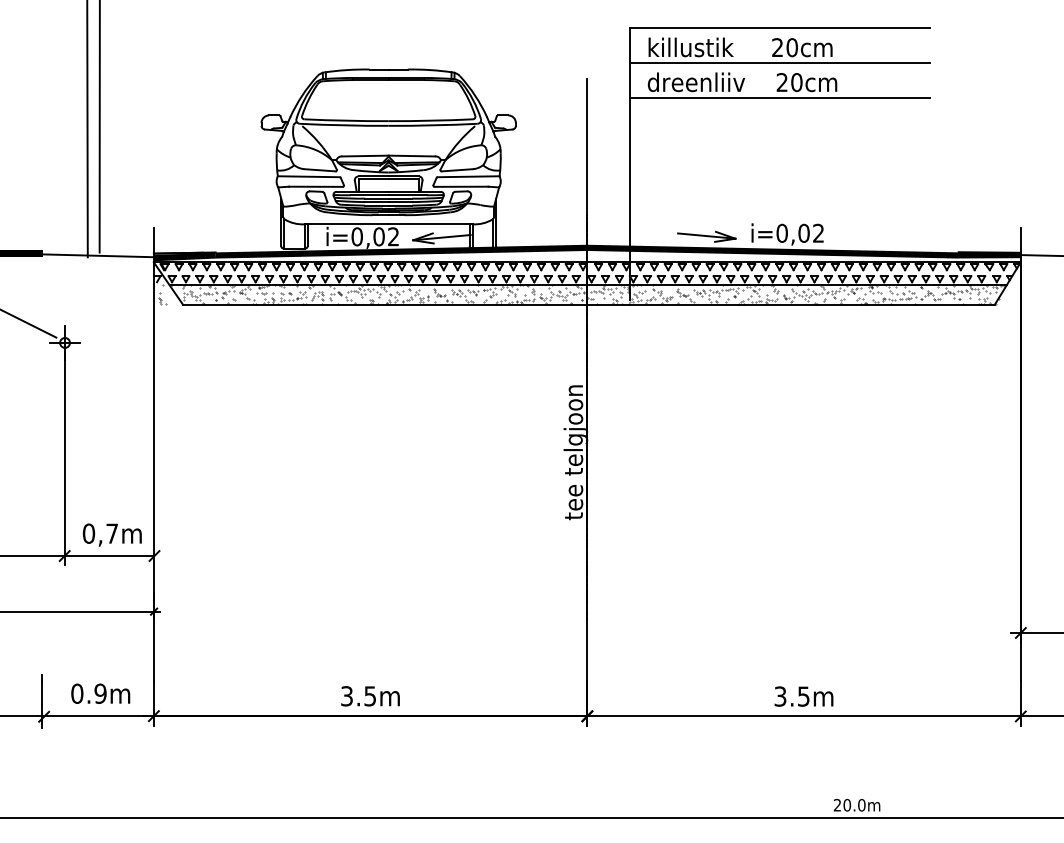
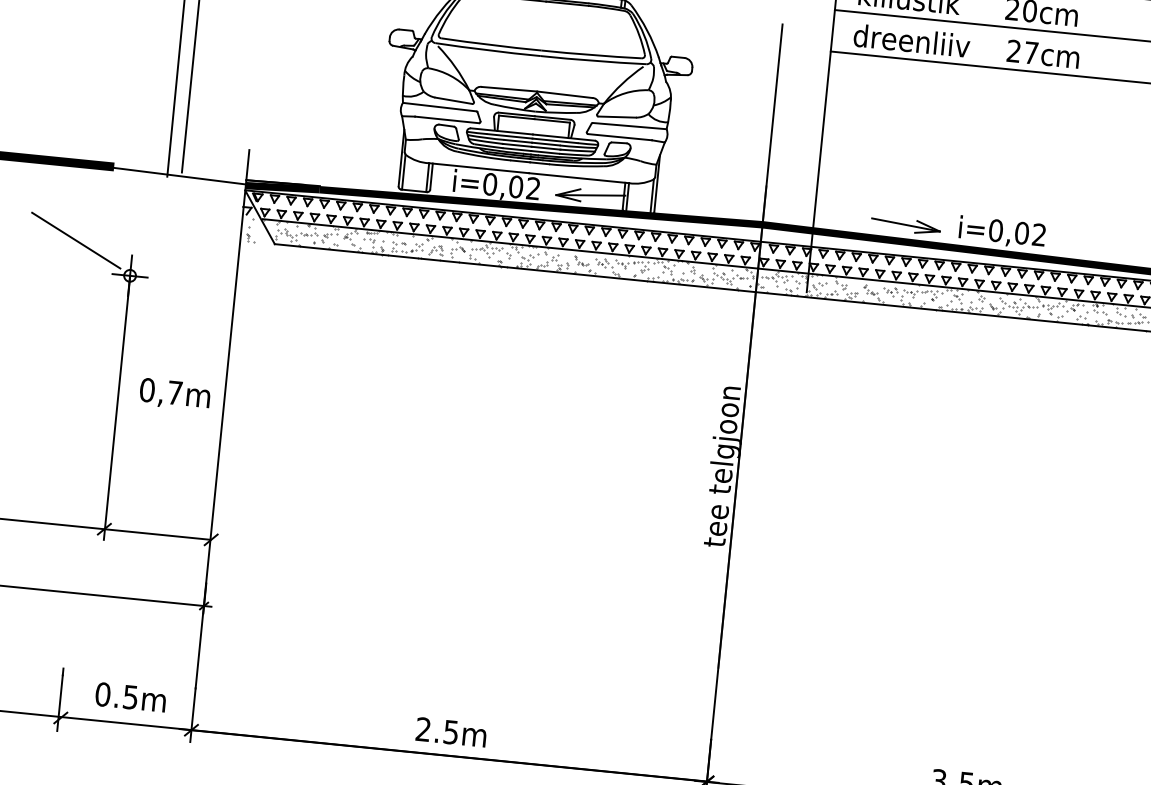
text: (796, 82) -> (1030, 52), 20cm -> 27cm
text: (111, 534) -> (174, 393), moved
text: (100, 693) -> (130, 696), 0.9m -> 0.5m
text: (346, 696) -> (422, 729), 3.5m -> 2.5m

